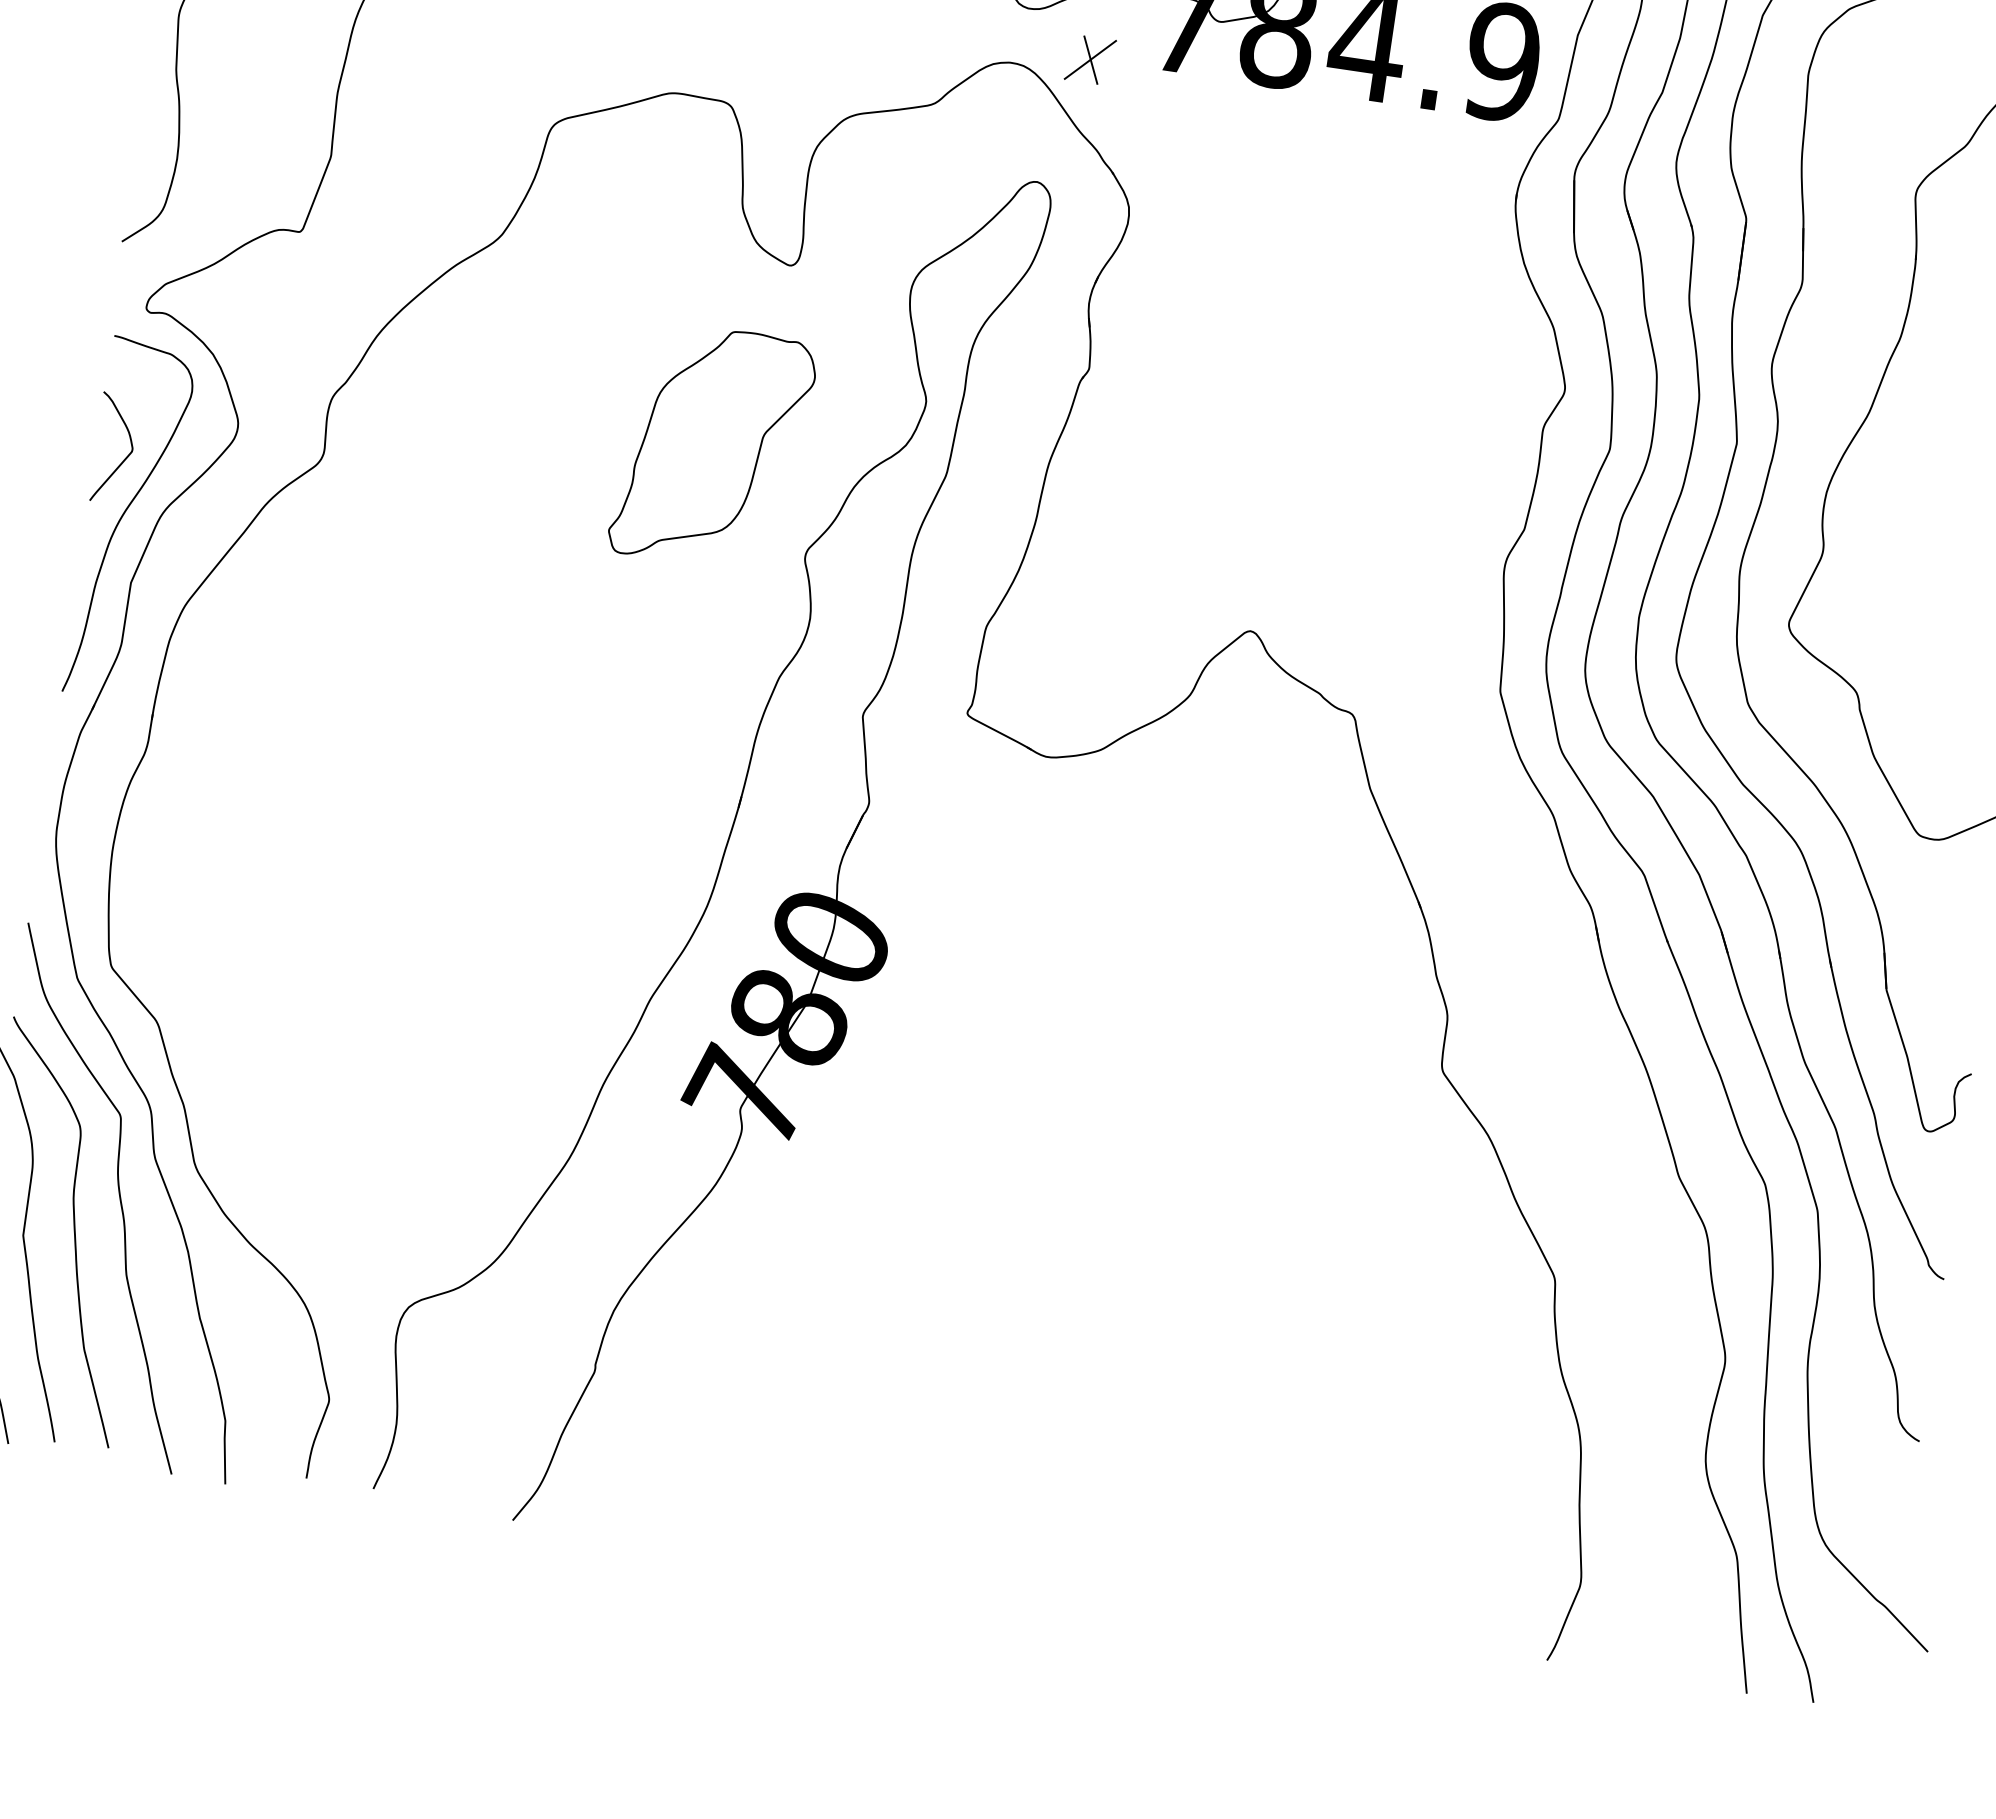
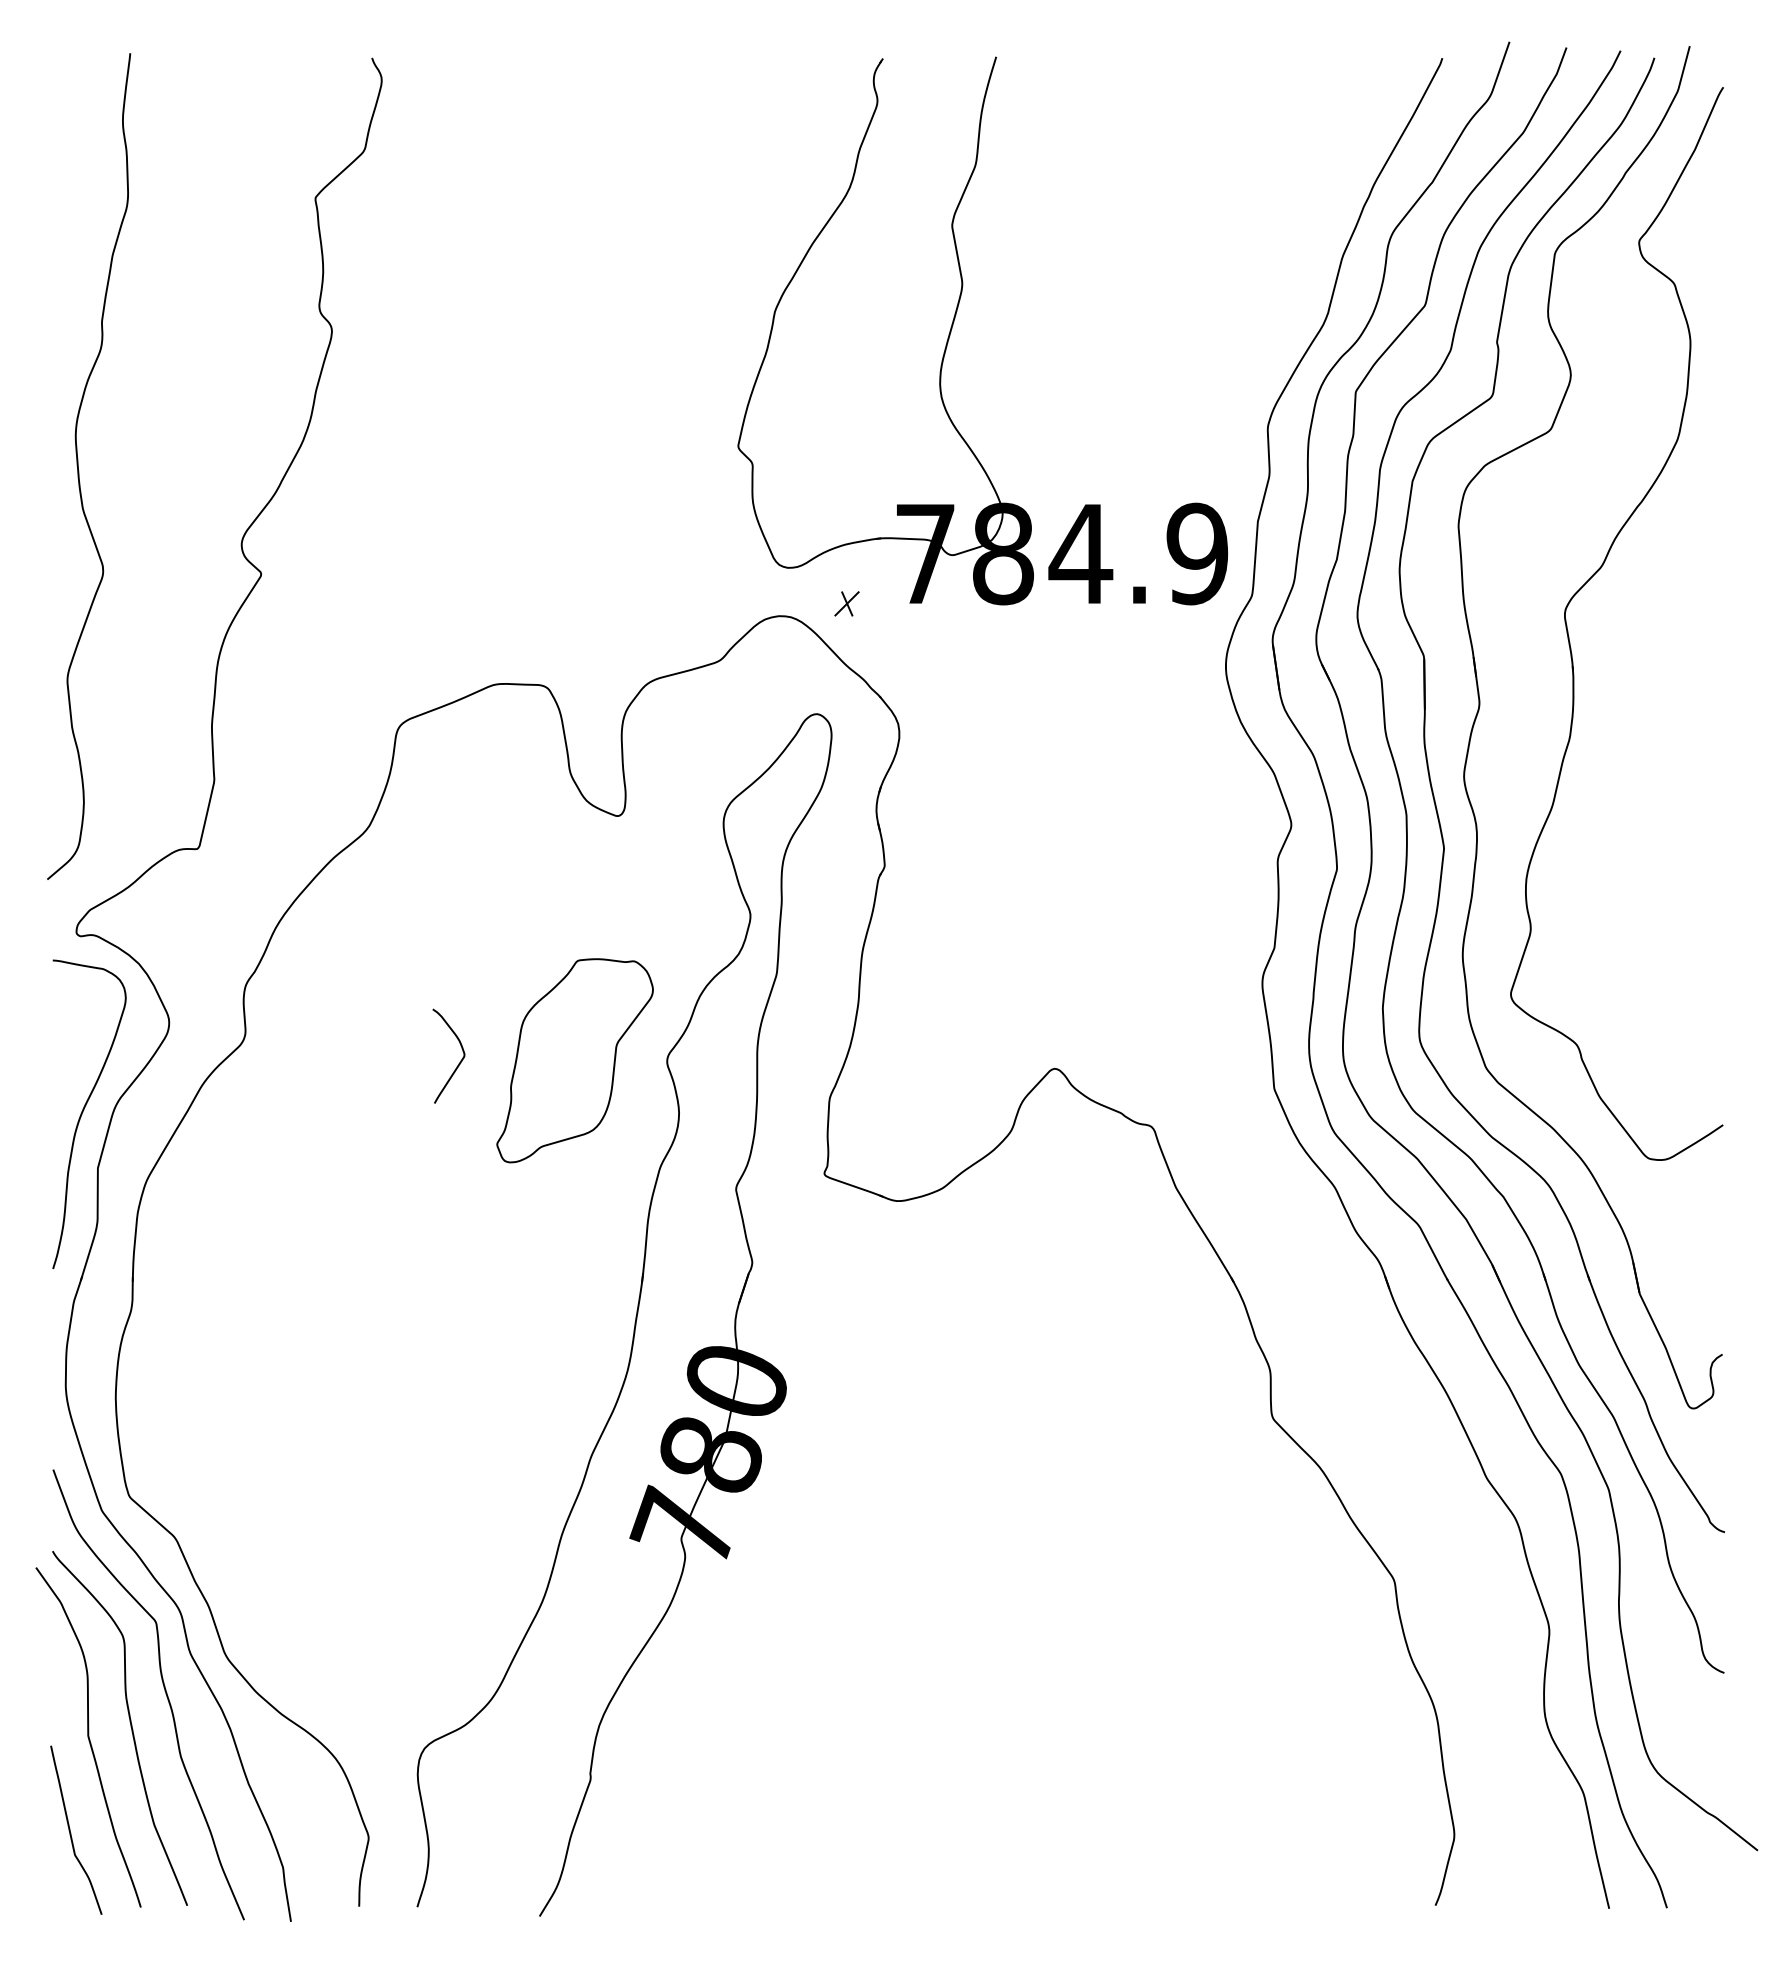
part: (1089, 59) -> (846, 603), size x0.6
part: (712, 446) -> (574, 1060), moved
curve: (124, 458) -> (458, 1063), moved

